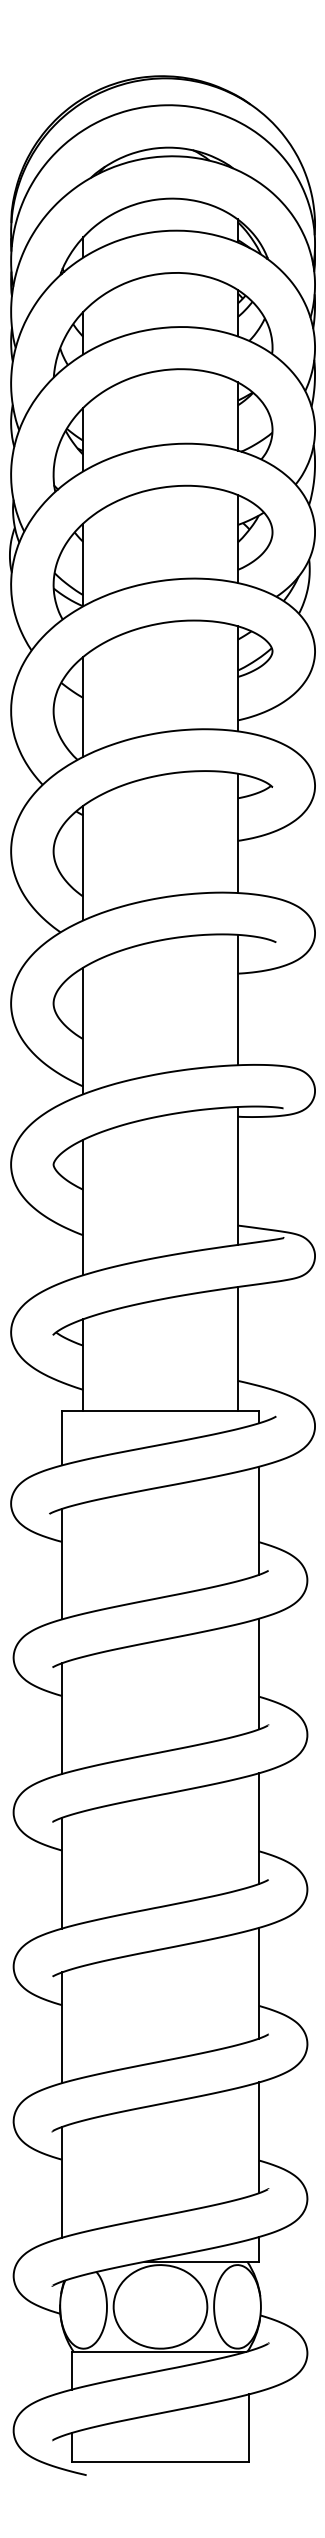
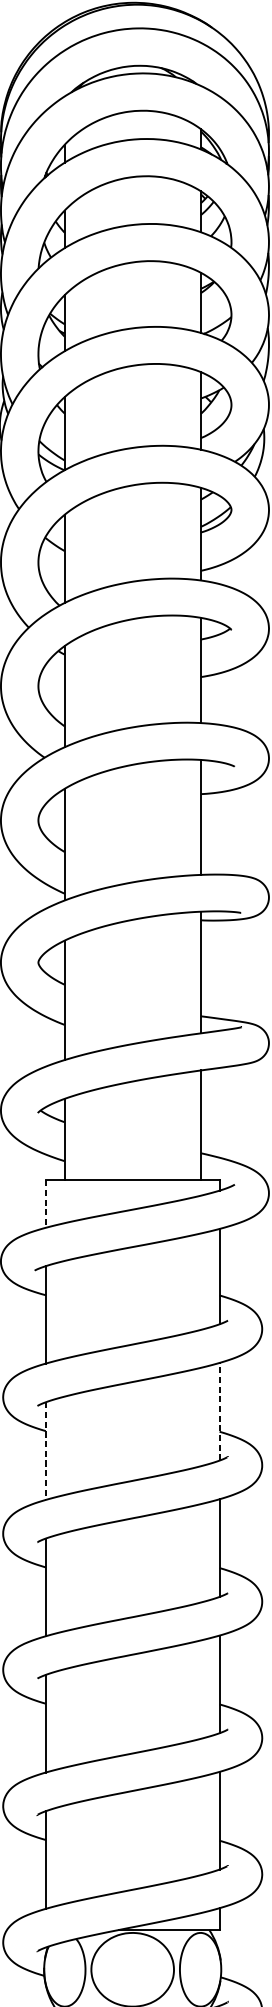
line: (62, 1438) -> (46, 1204), solid -> dashed
line: (259, 1673) -> (219, 1411), solid -> dashed
line: (62, 1719) -> (46, 1451), solid -> dashed

